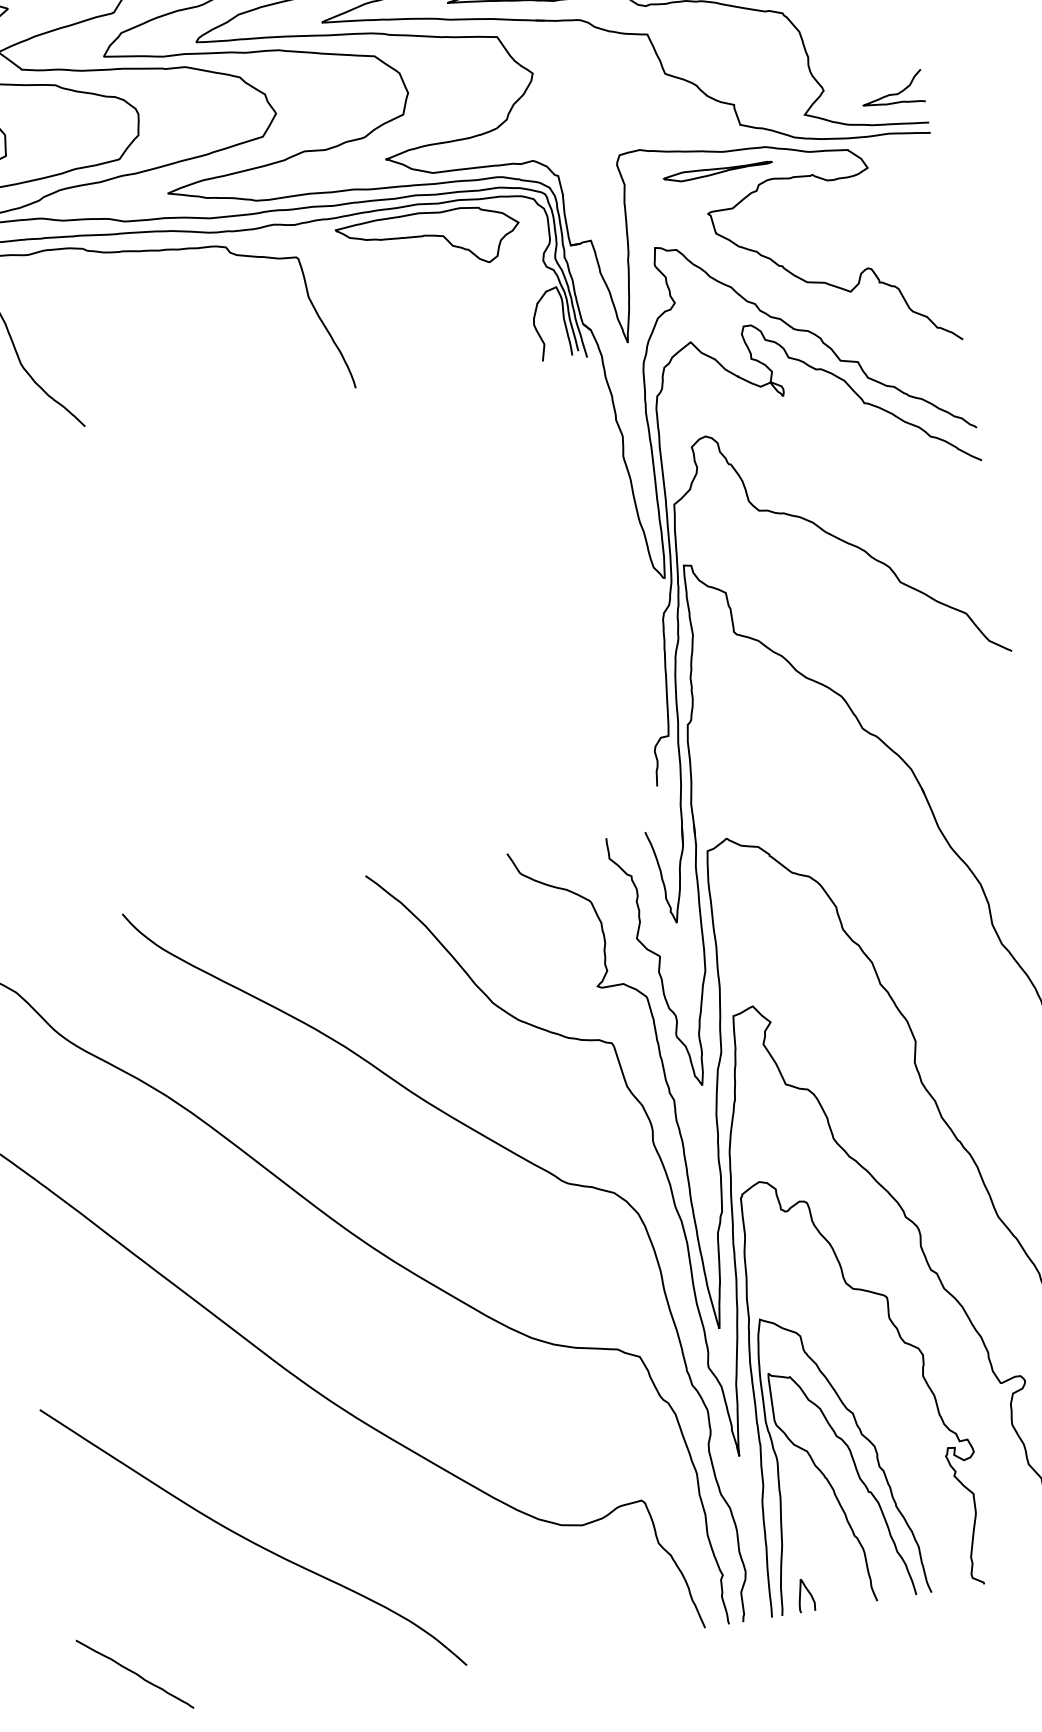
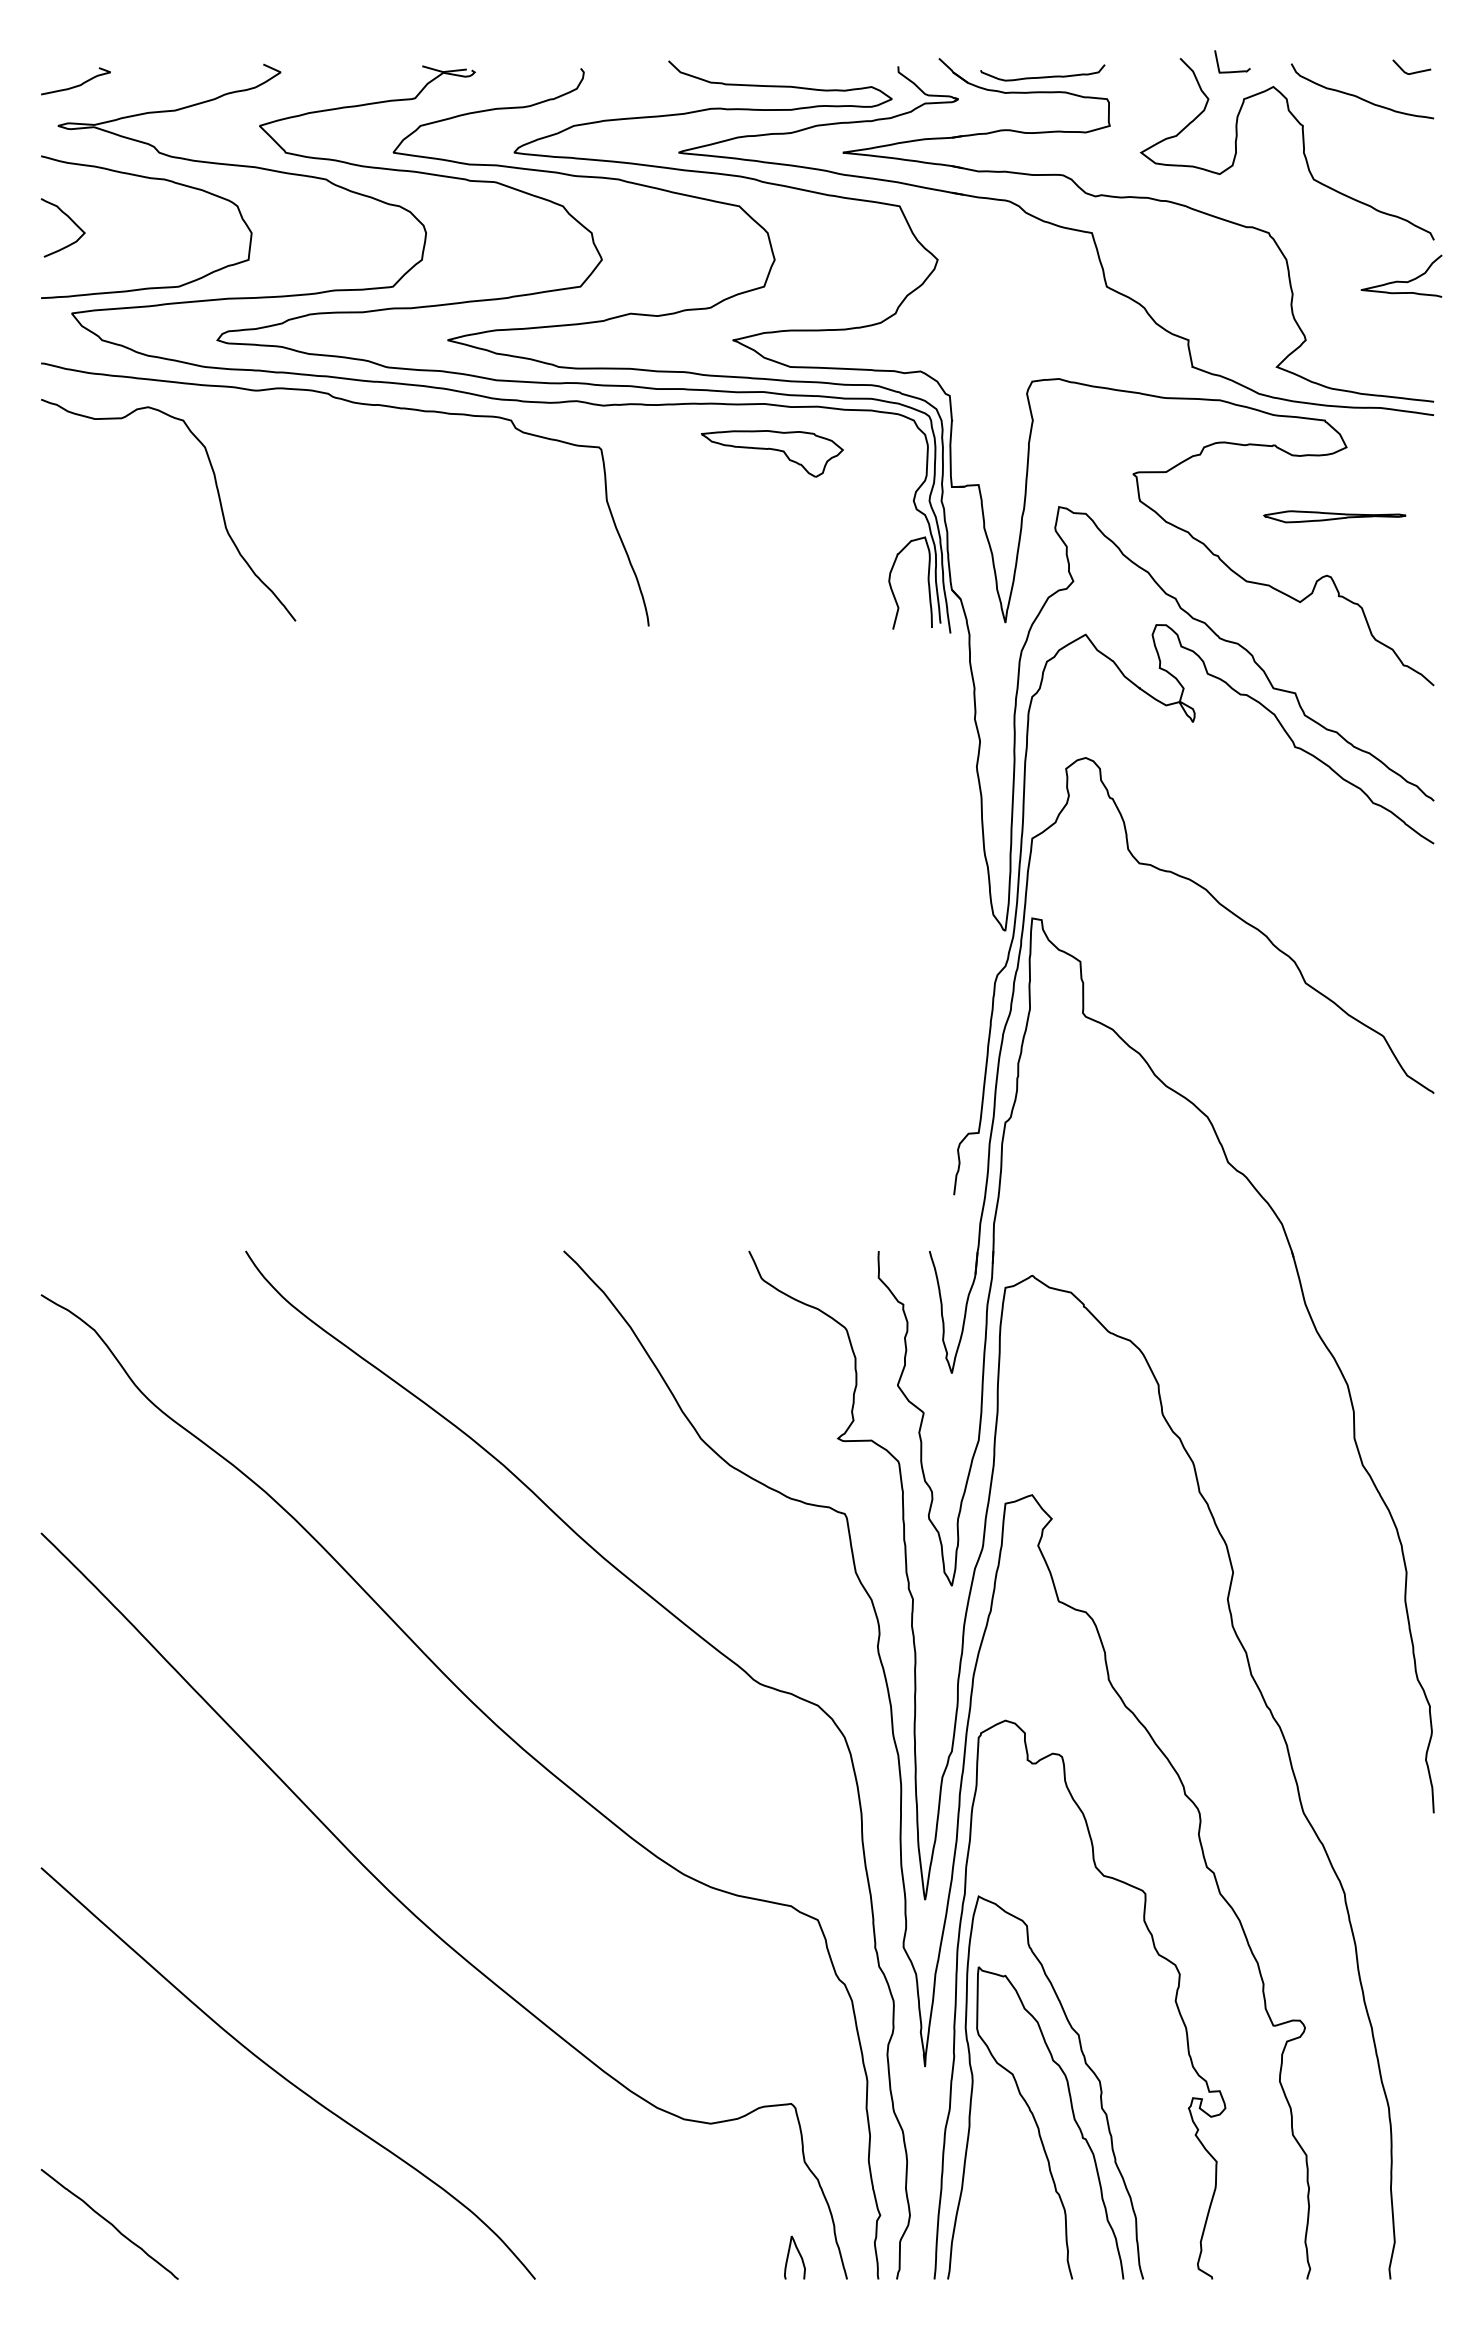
curve: (891, 93) -> (1399, 280), moved
part: (717, 171) -> (1334, 516), moved
part: (429, 241) -> (772, 453), size x0.6
curve: (808, 1593) -> (799, 2255), moved

